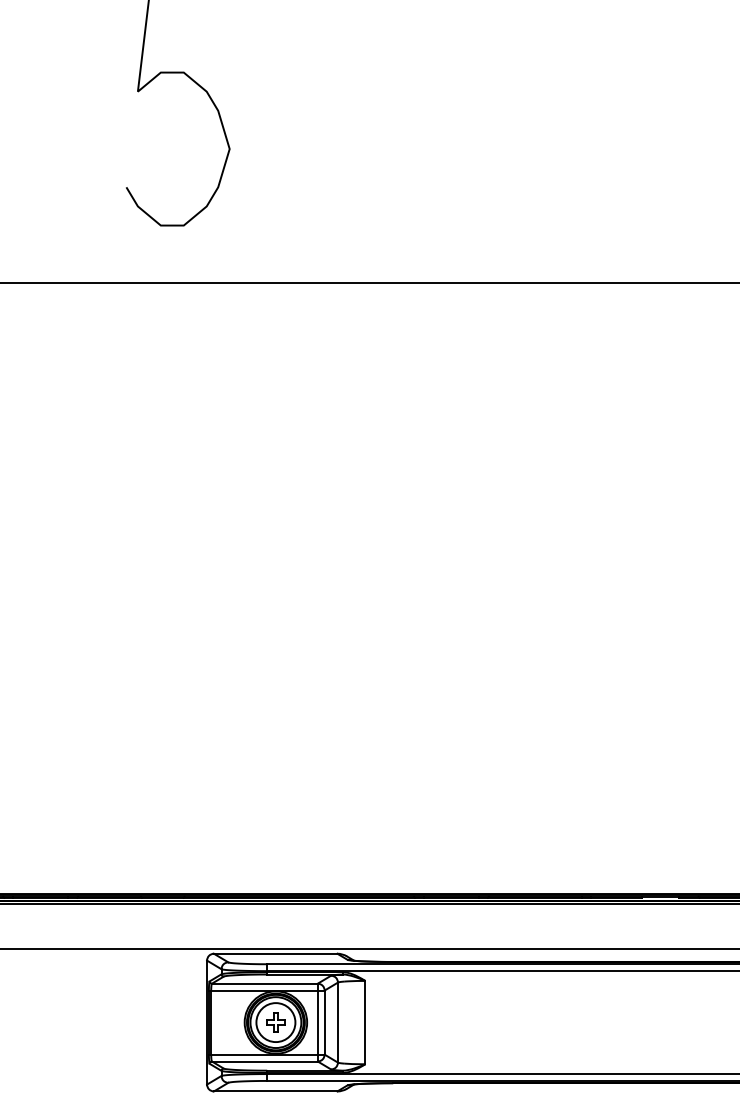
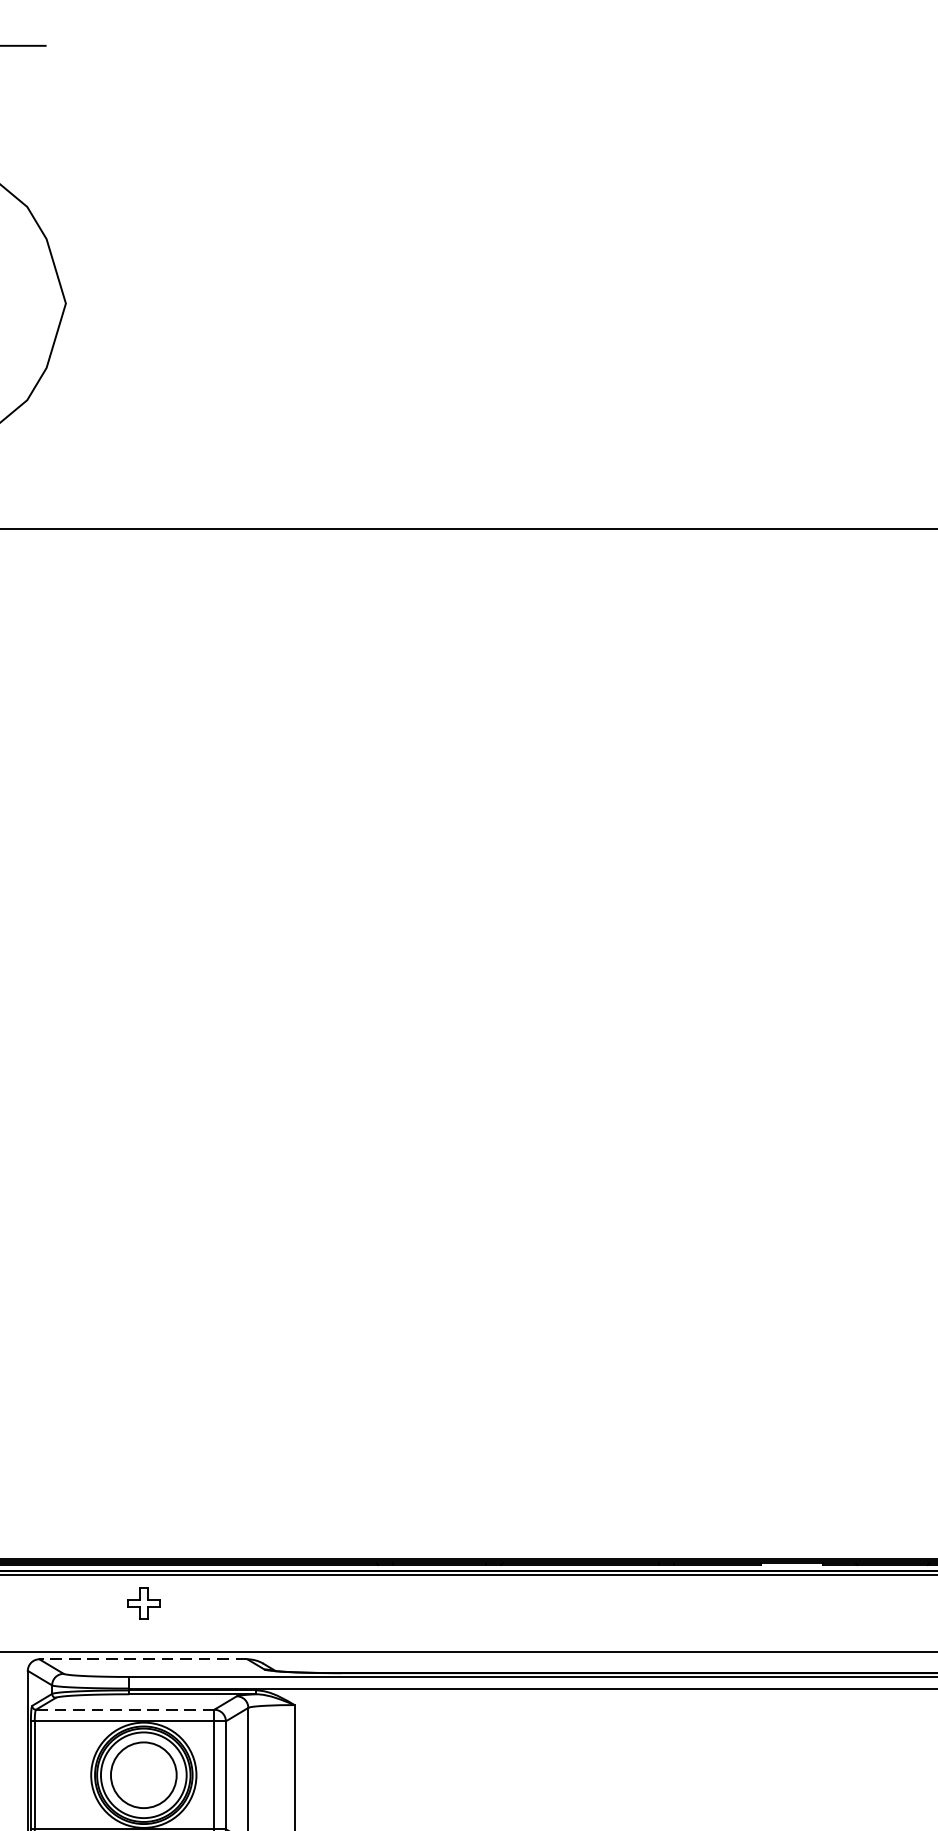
line: (275, 953) -> (143, 1658), solid -> dashed
line: (264, 983) -> (124, 1709), solid -> dashed
part: (275, 1022) -> (143, 1603), moved

